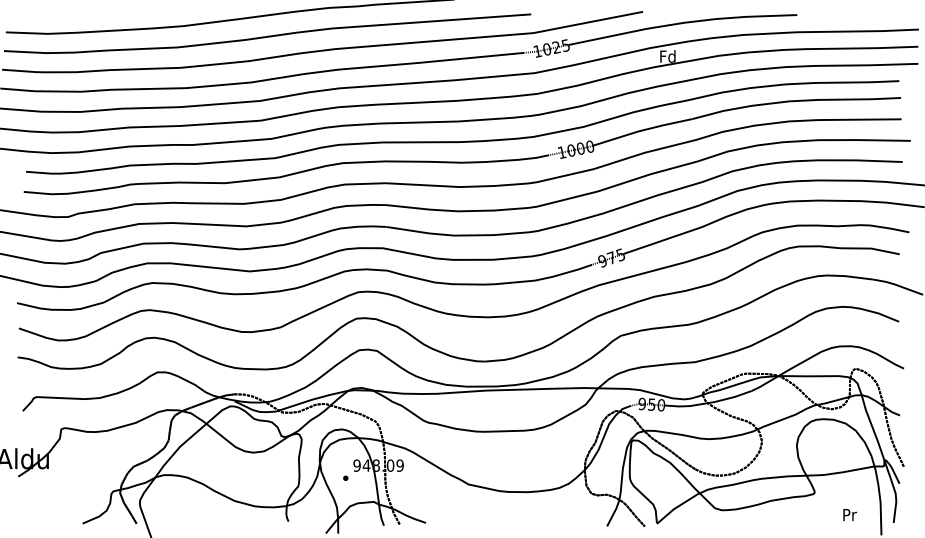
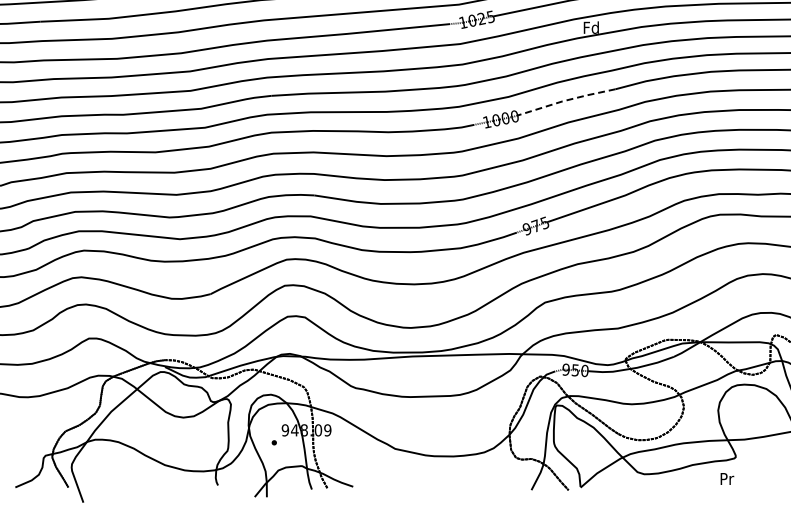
line: (642, 130) -> (566, 100), solid -> dashed
text: (849, 515) -> (726, 479), moved

